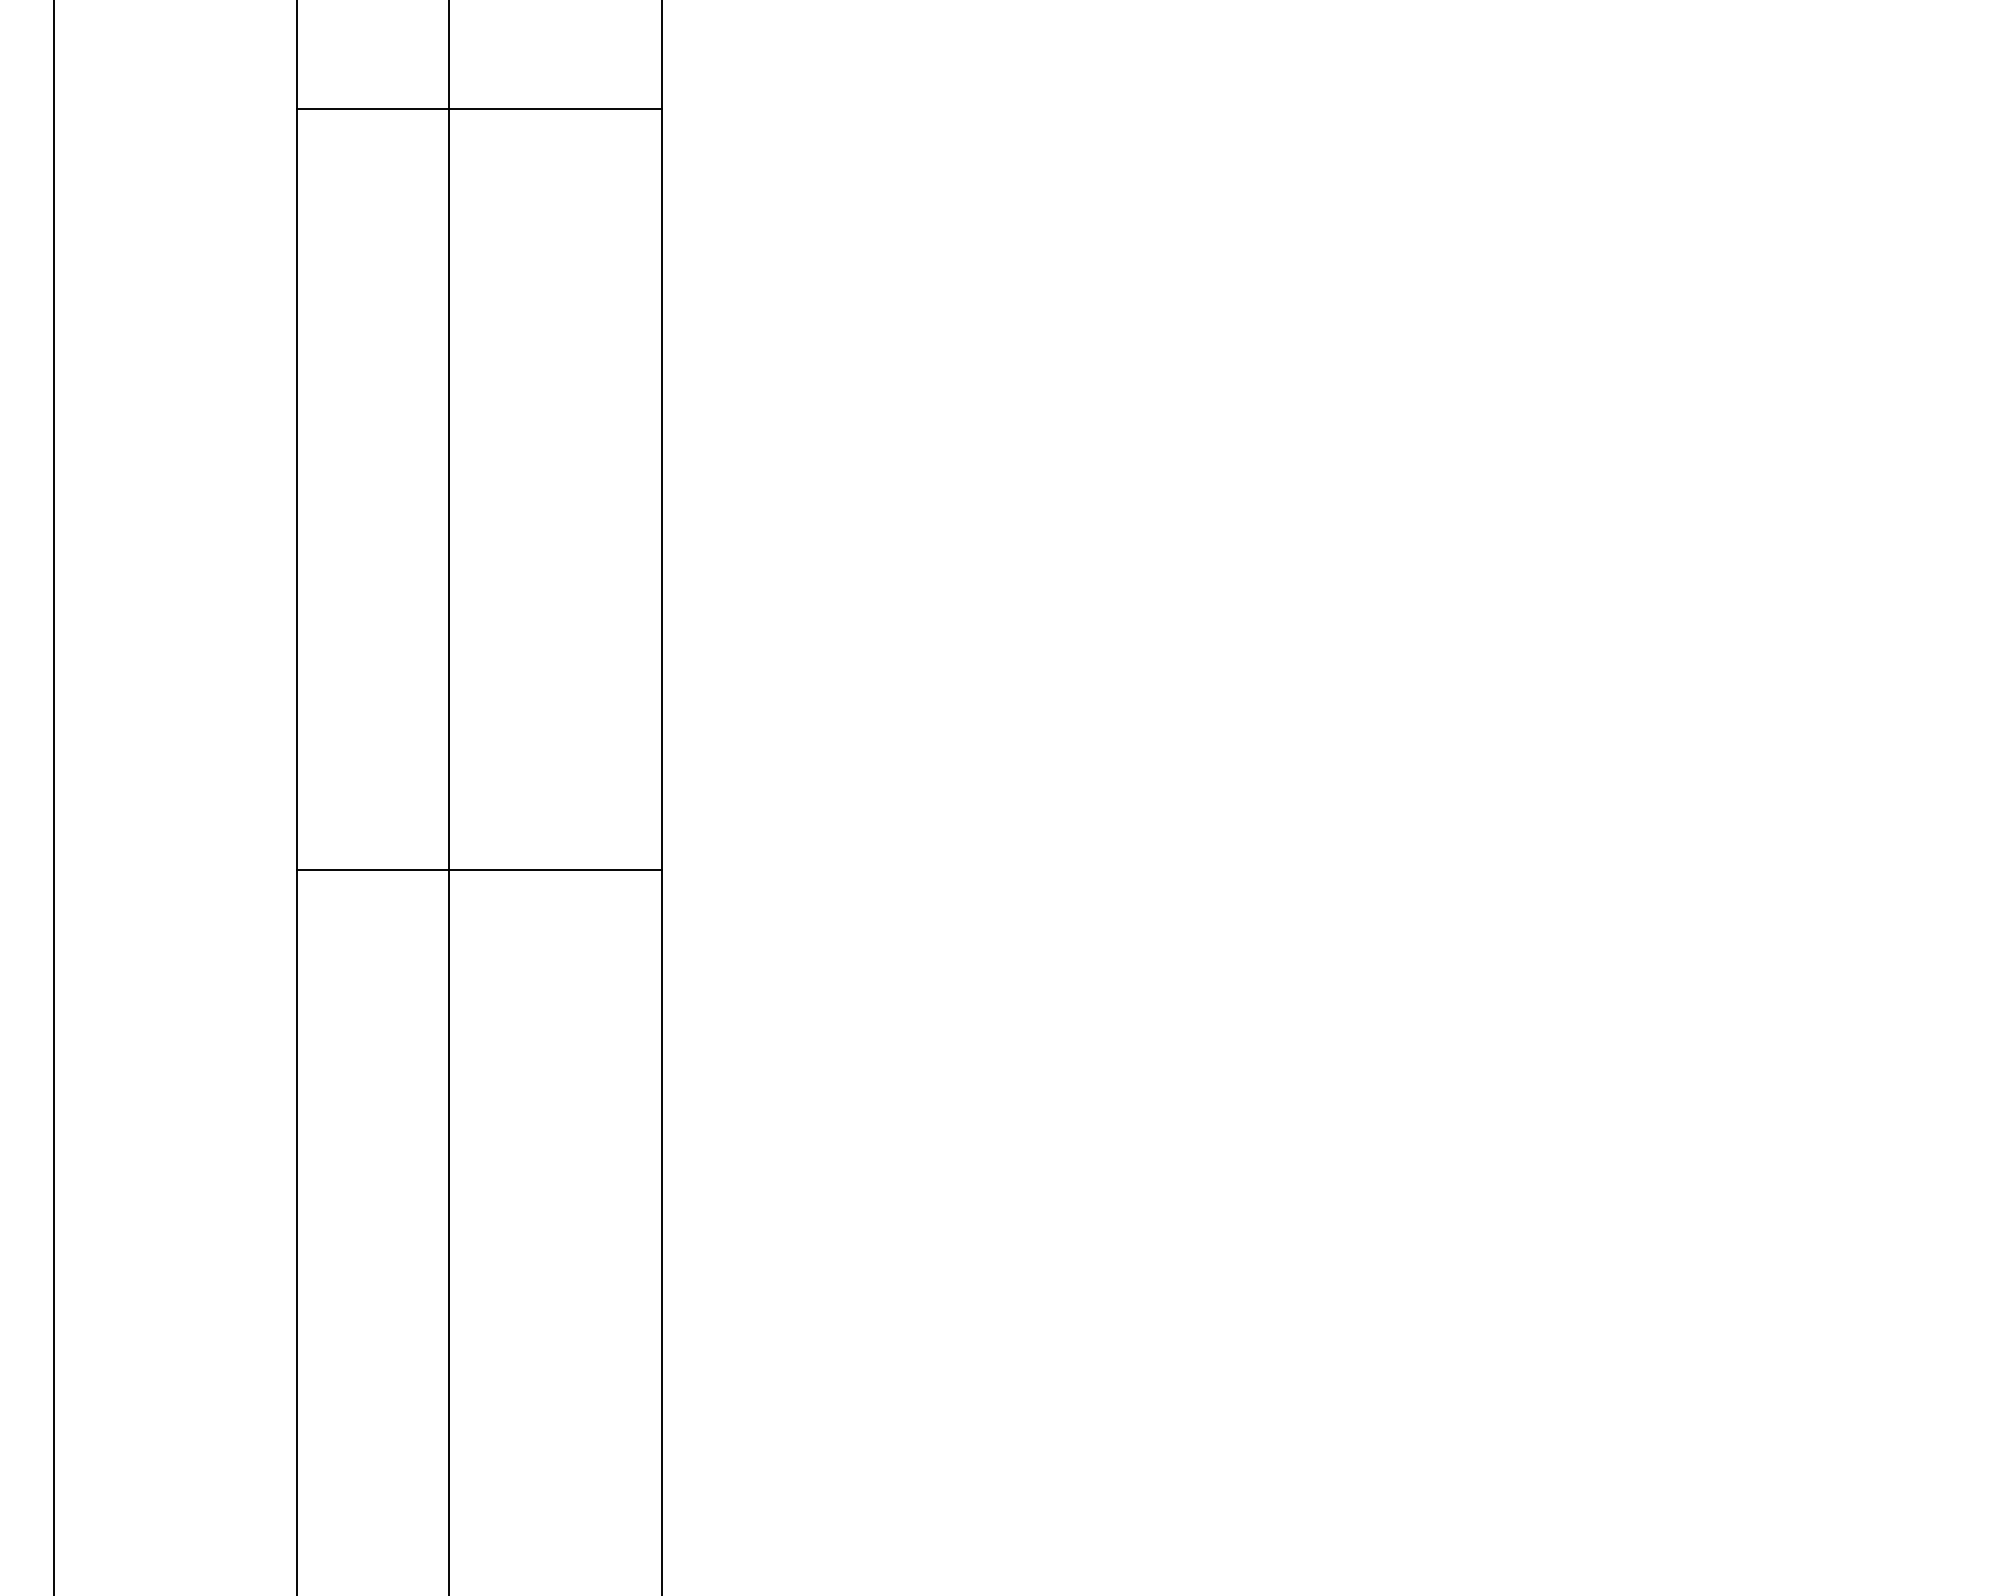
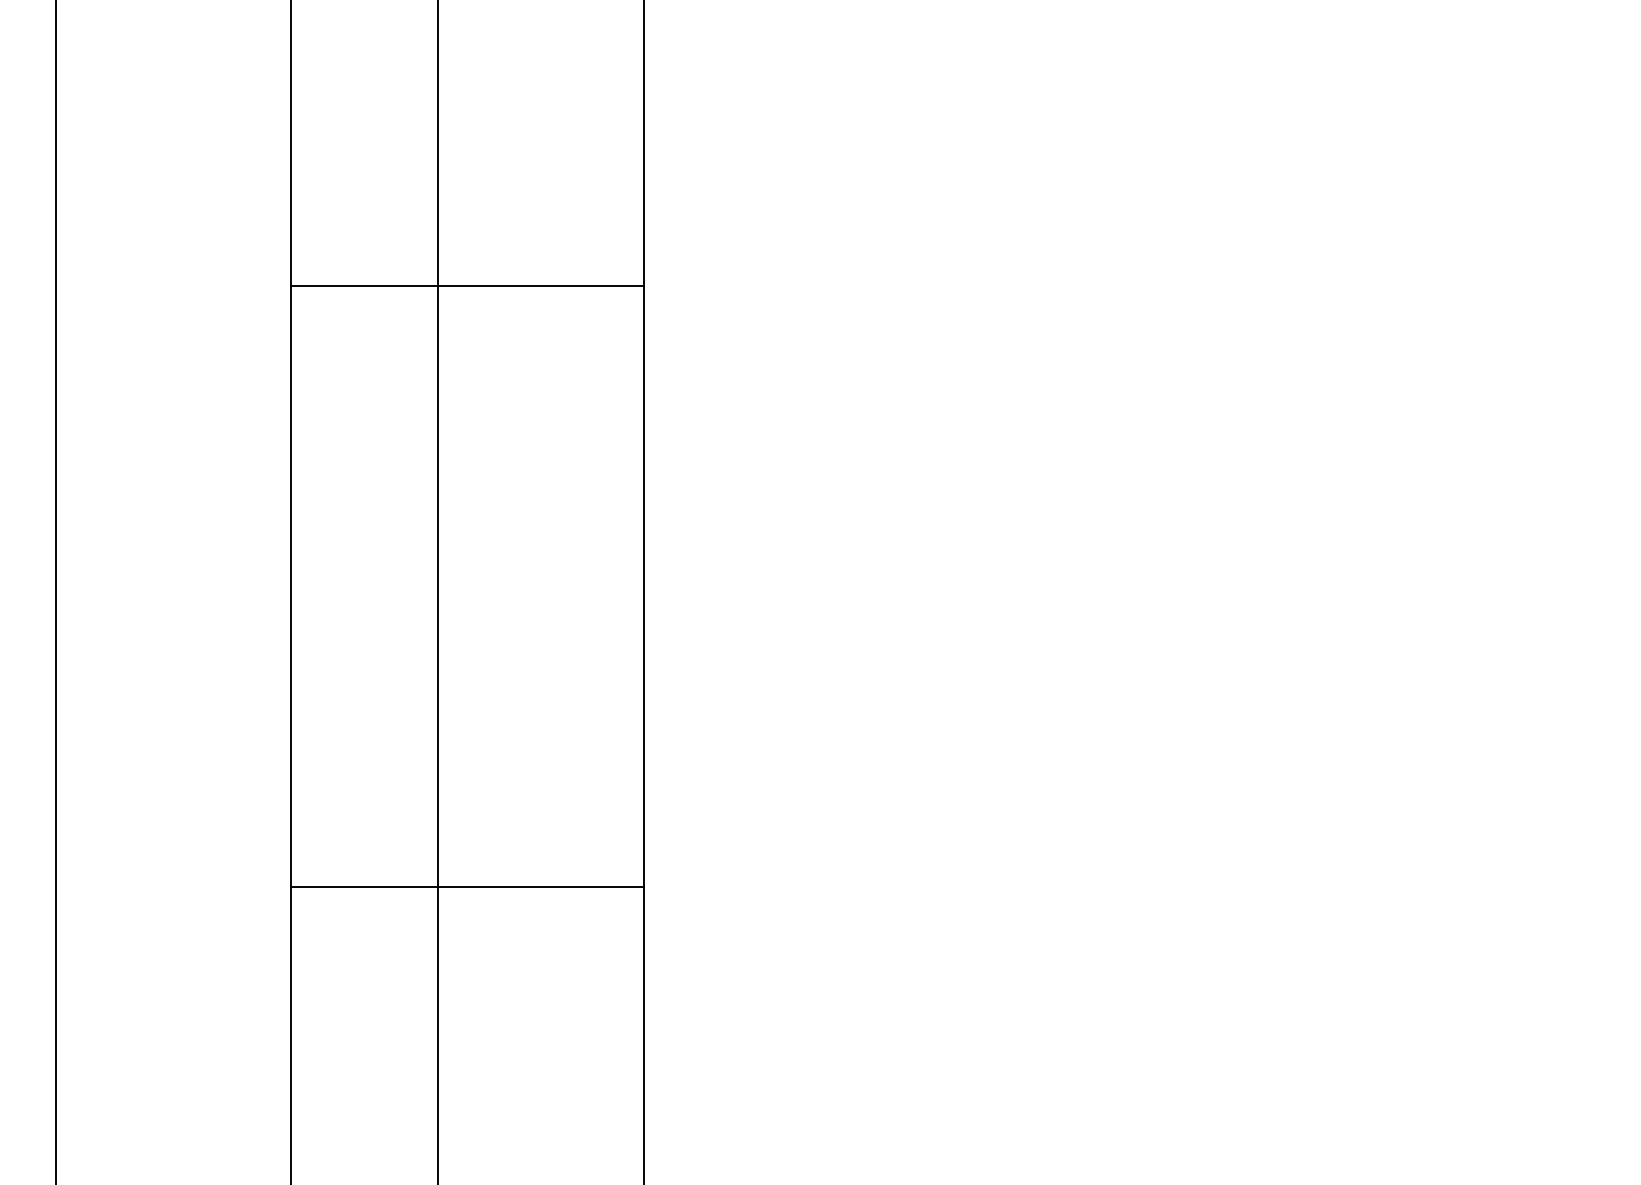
line: (479, 109) -> (467, 285), moved
line: (479, 869) -> (467, 887), moved

